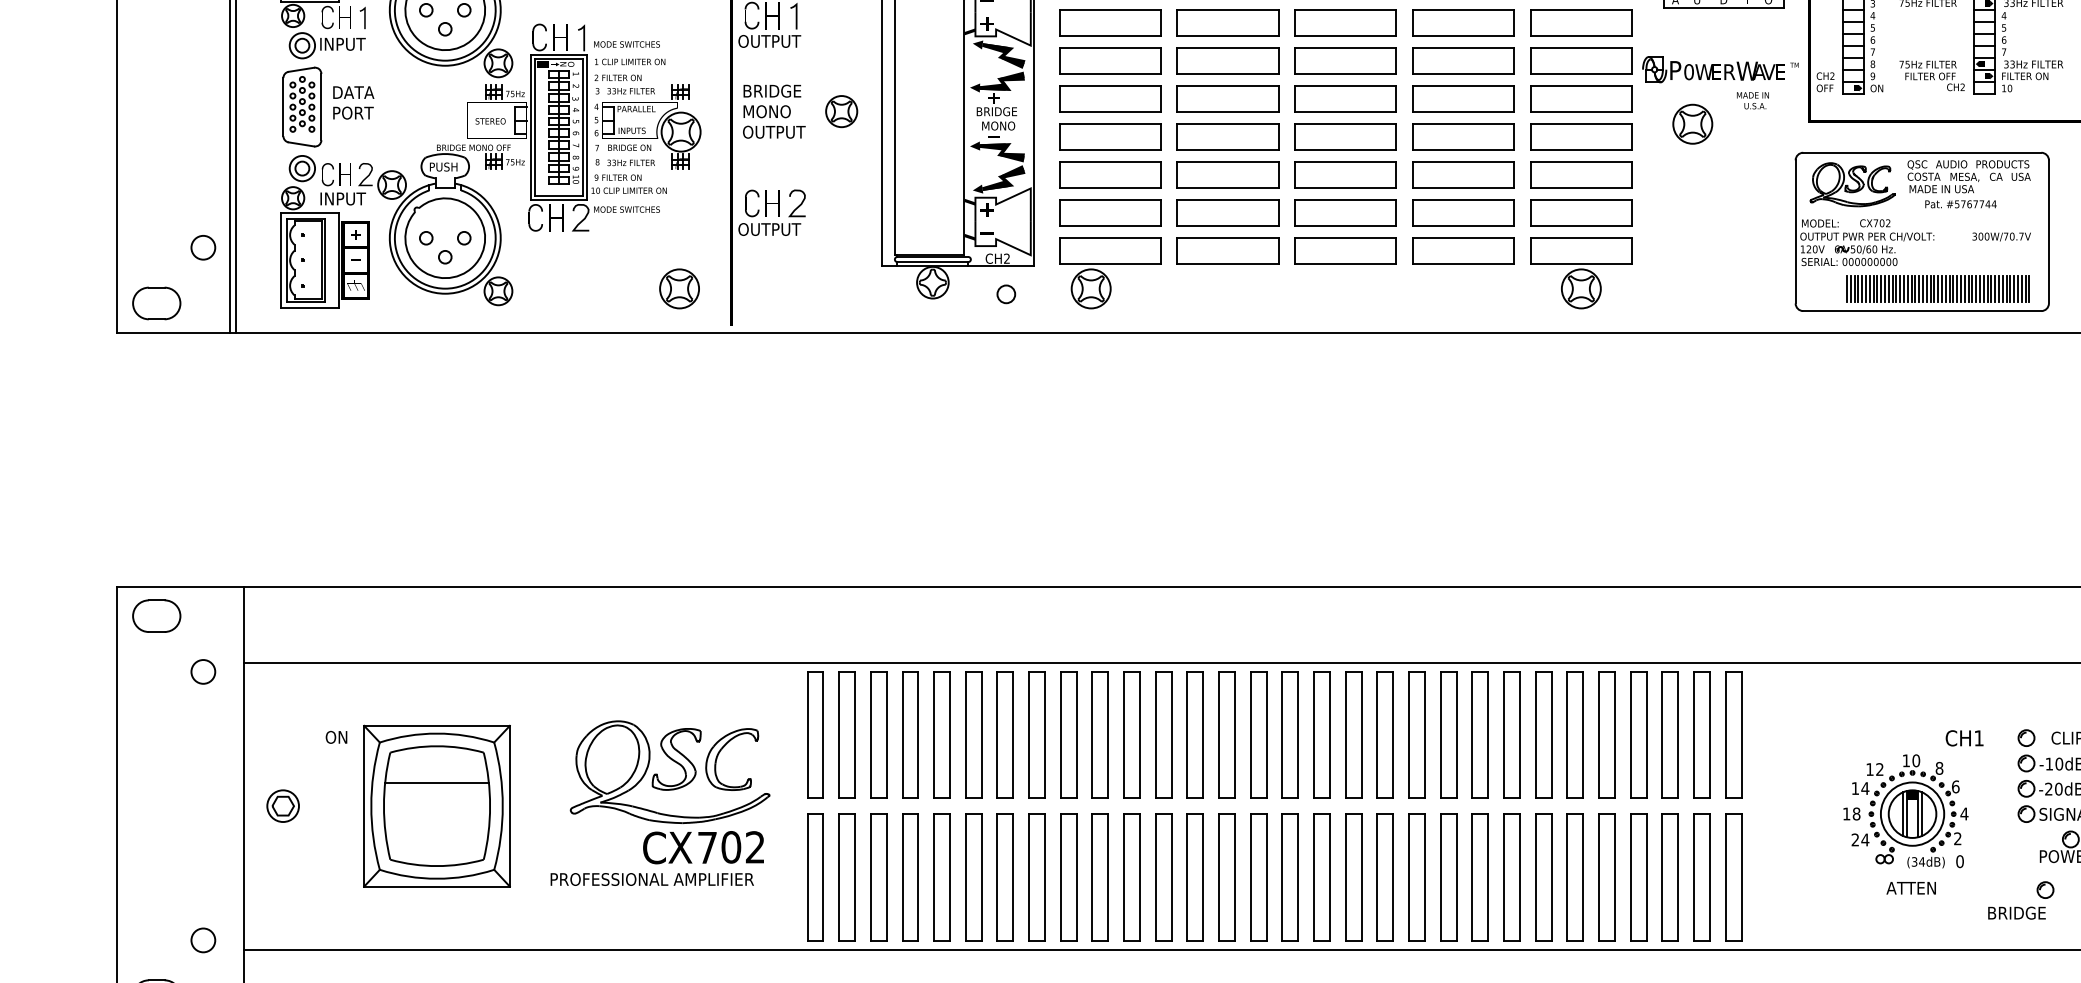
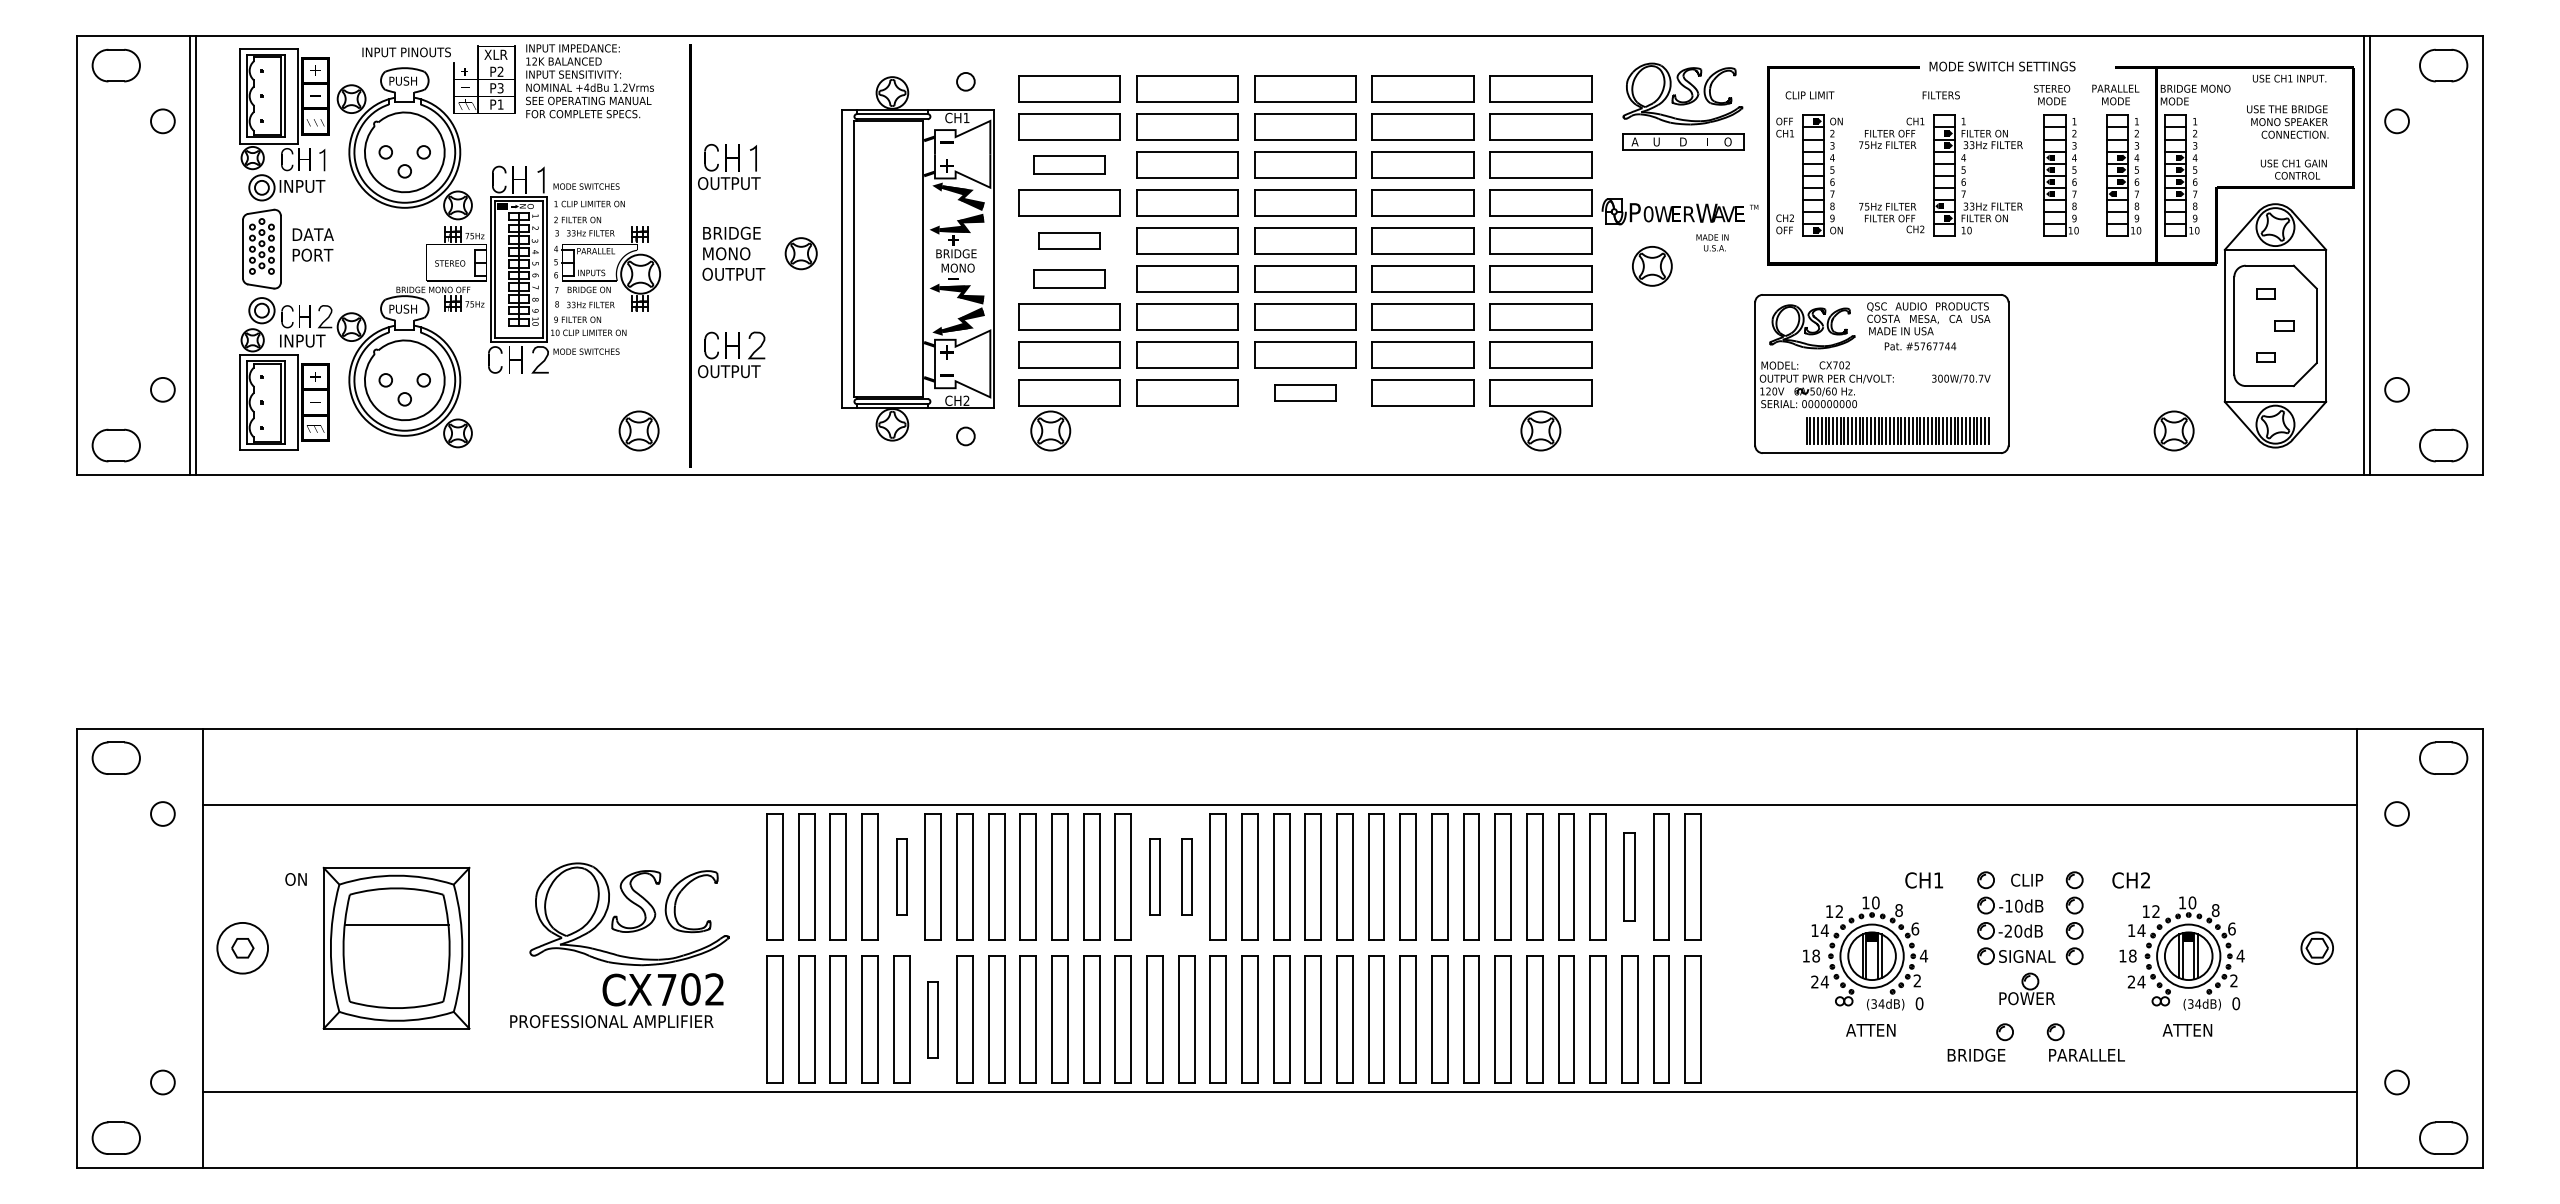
part: (1109, 22) -> (1069, 164), size x0.7
part: (1109, 98) -> (1069, 240), size x0.6
part: (1109, 136) -> (1069, 278), size x0.7
part: (1345, 250) -> (1305, 392), size x0.6
part: (941, 734) -> (901, 876), size x0.6
part: (1194, 734) -> (1154, 876), size x0.6
part: (1226, 734) -> (1186, 876), size x0.6
part: (1669, 734) -> (1629, 876), size x0.7
circle: (282, 806) -> (242, 948), size x1.6
part: (972, 877) -> (932, 1019), size x0.6

